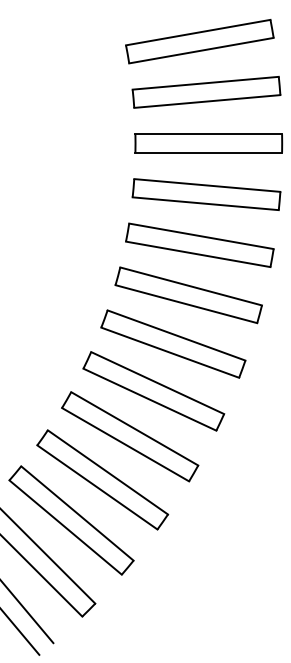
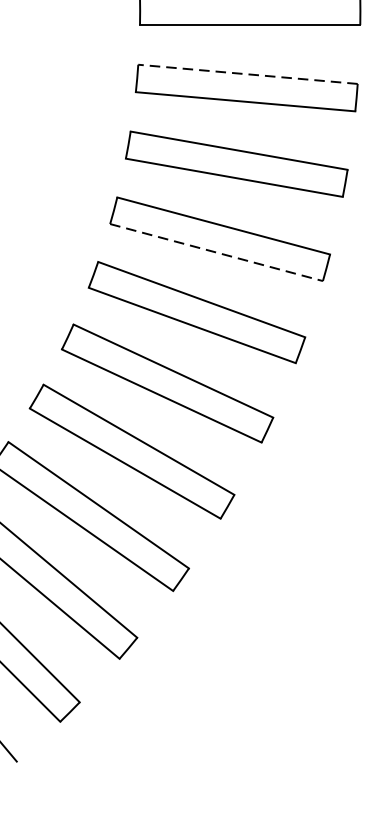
line: (206, 185) -> (246, 74), solid -> dashed
line: (186, 304) -> (216, 253), solid -> dashed

